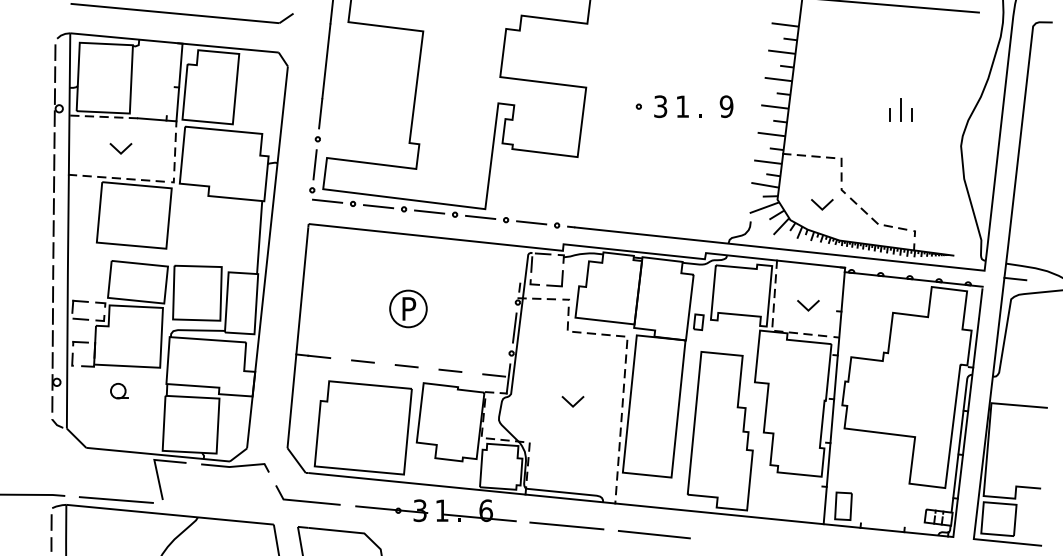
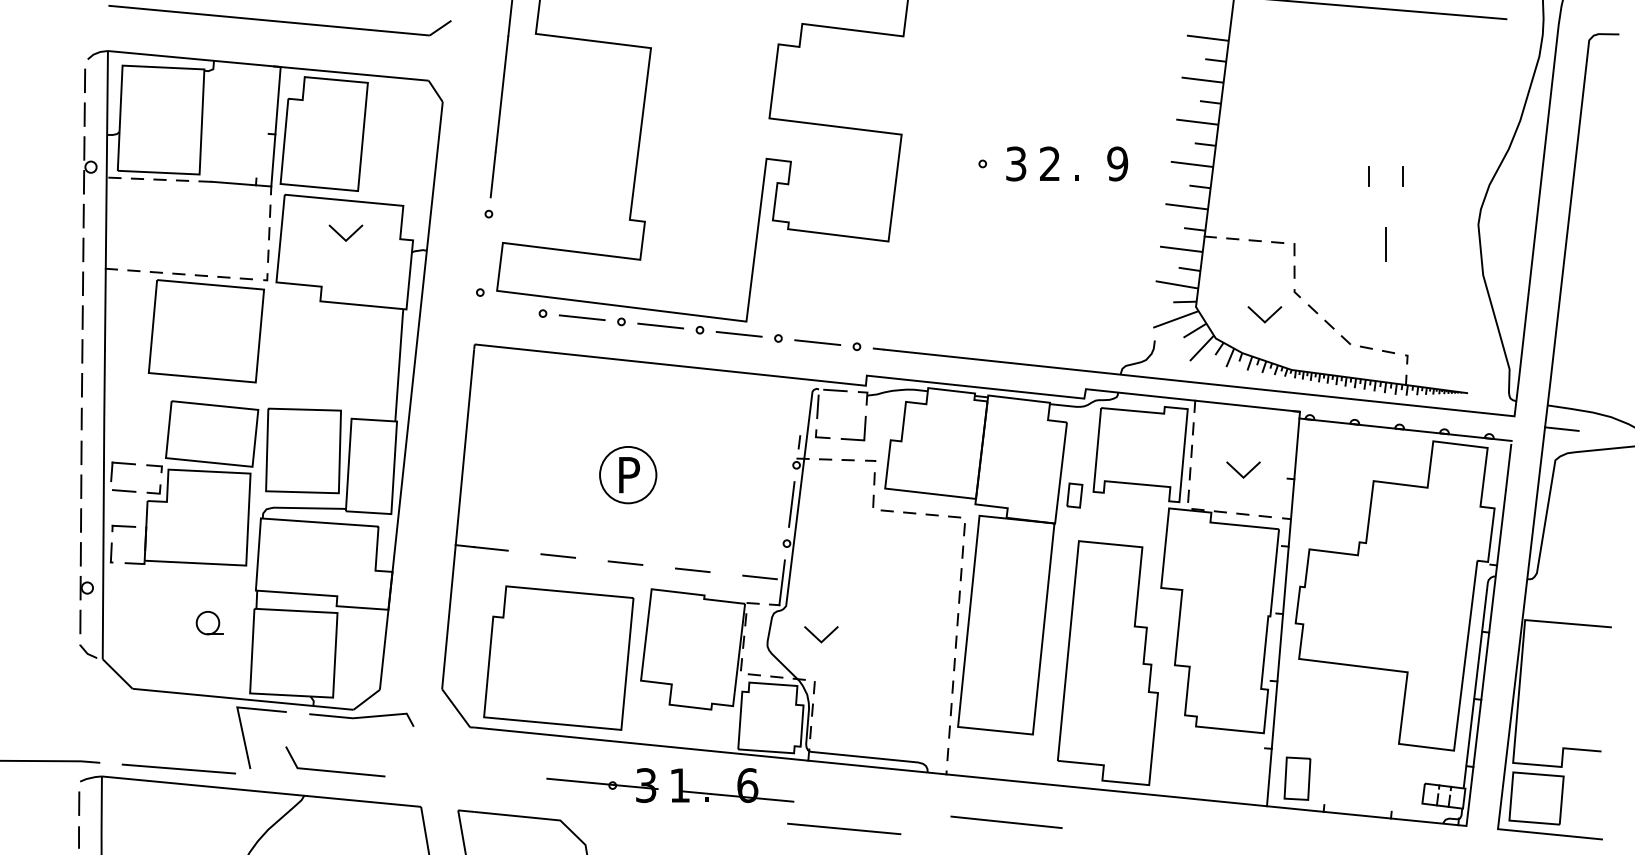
text: (682, 106) -> (1049, 163), 1 -> 2
line: (900, 109) -> (1385, 243), moved
line: (119, 150) -> (343, 235), moved
line: (314, 164) -> (483, 252), removed
line: (327, 200) -> (503, 308), removed
part: (119, 391) -> (209, 623), moved
line: (570, 402) -> (817, 635), moved
line: (307, 500) -> (334, 769), moved
line: (566, 525) -> (843, 828), moved

